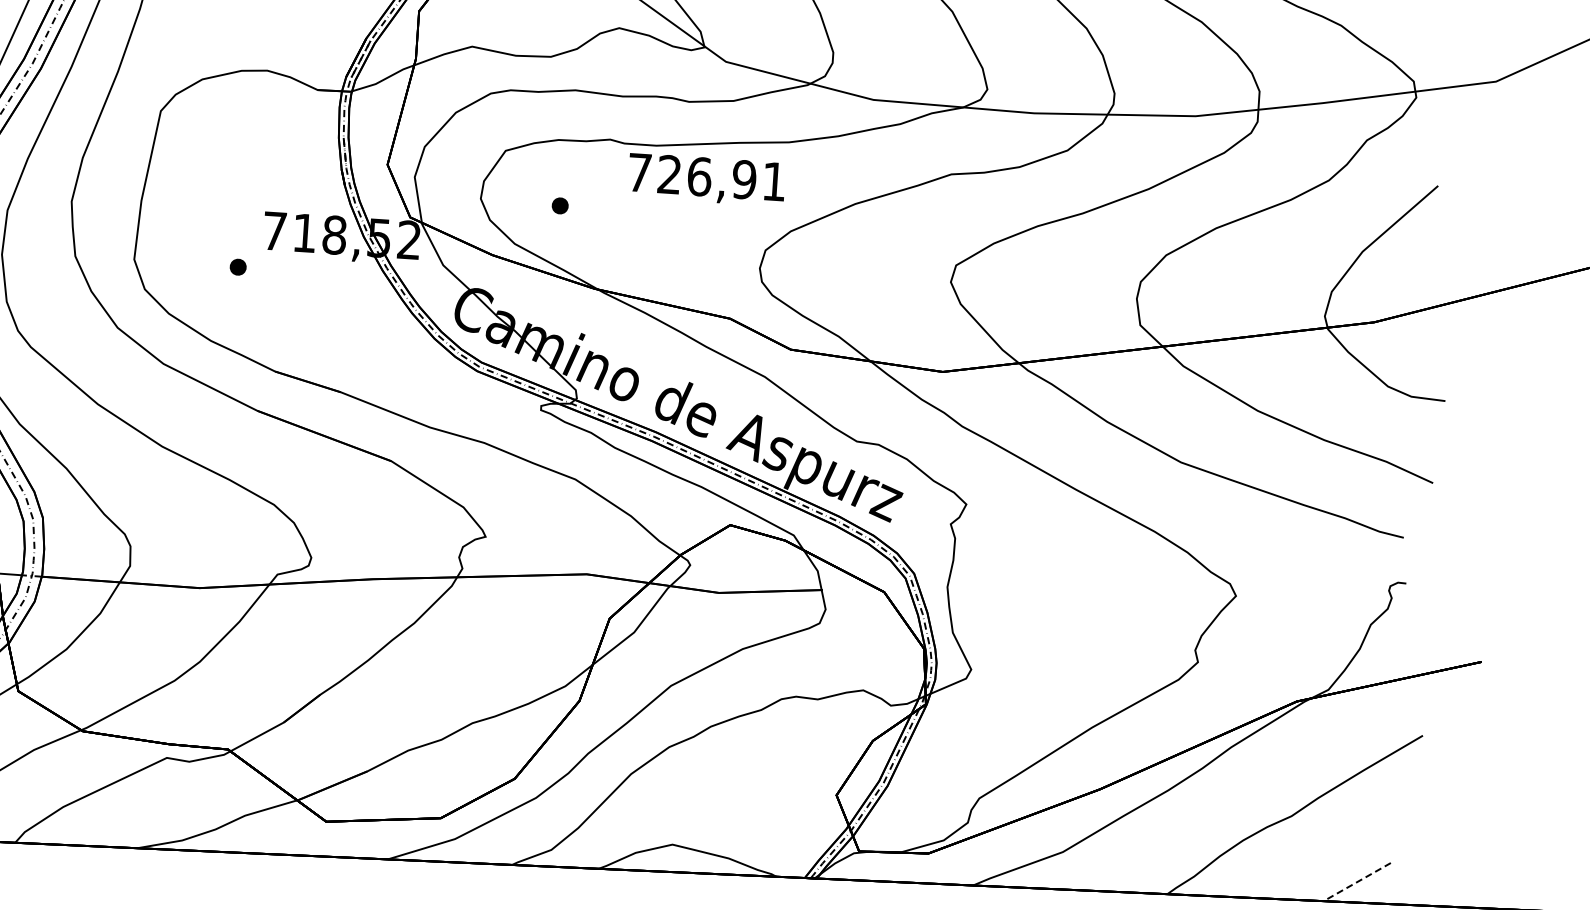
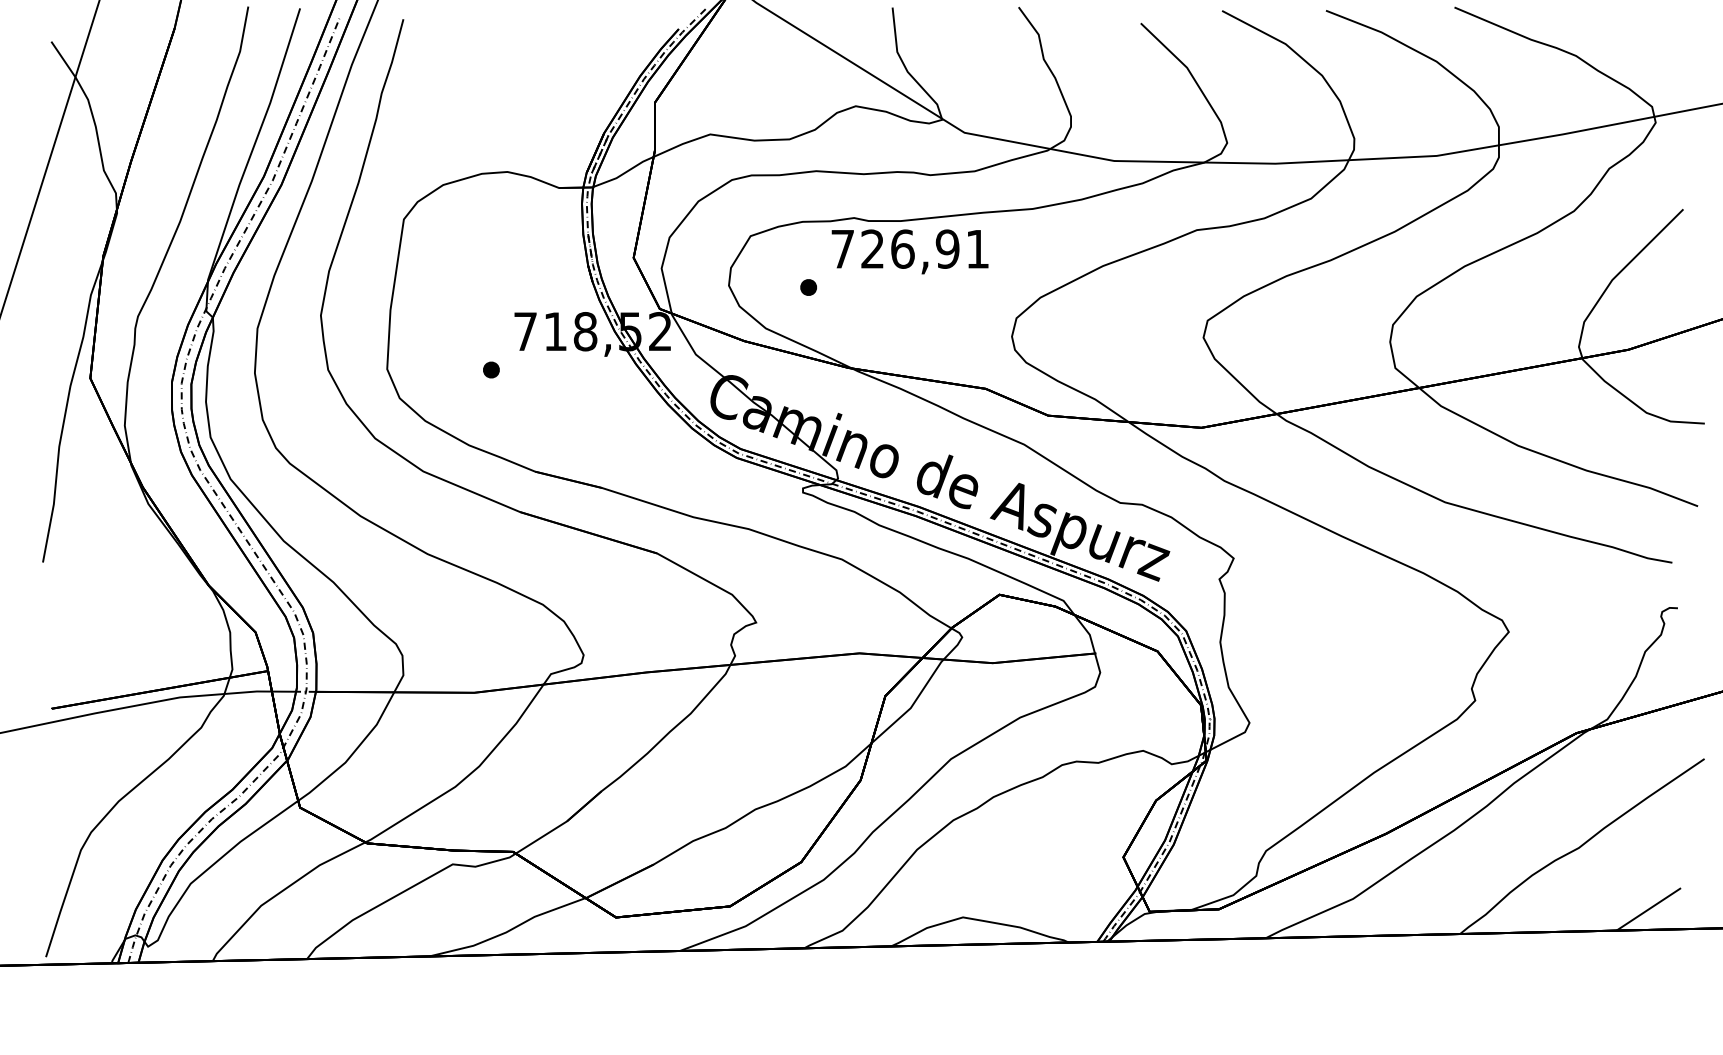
text: (706, 179) -> (909, 251), moved
line: (1356, 882) -> (1648, 909), dashed -> solid

